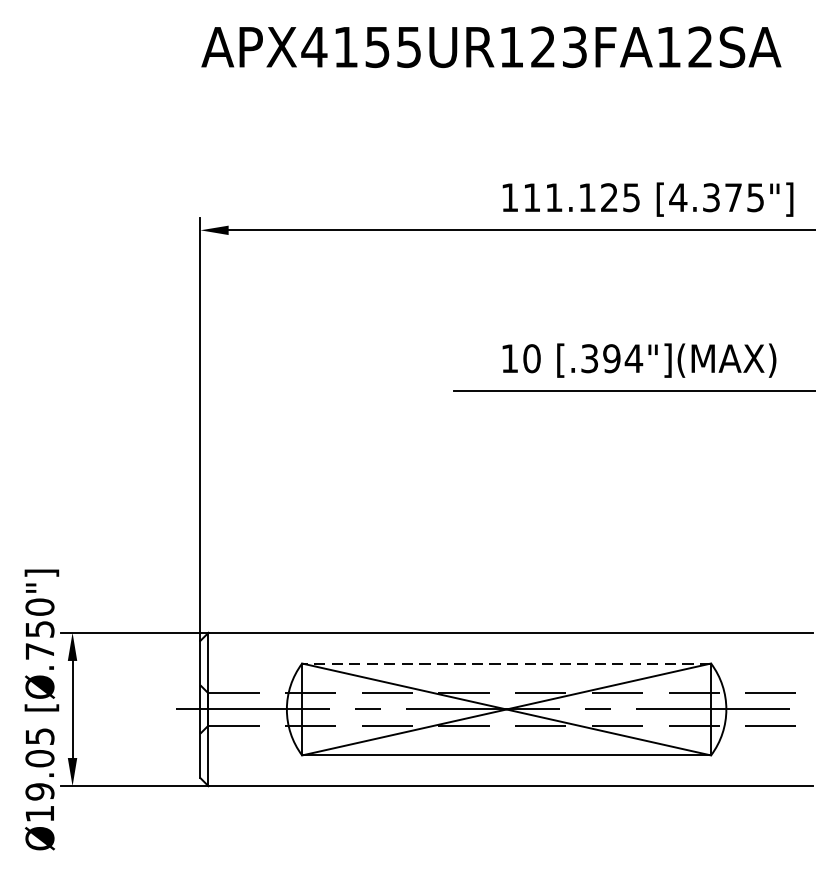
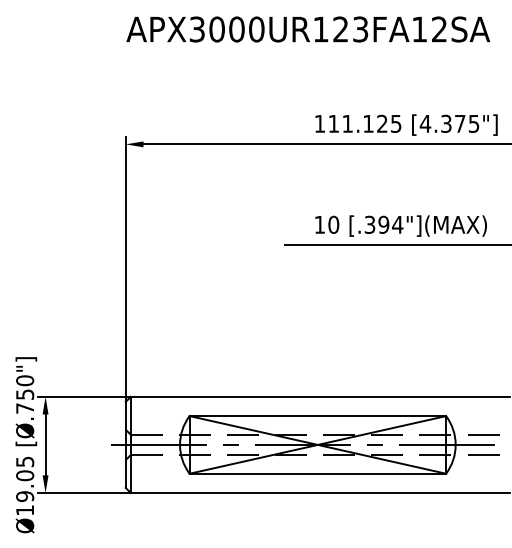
text: (360, 47) -> (226, 29), APX4155UR123FA12SA -> APX3000UR123FA12SA
line: (506, 664) -> (317, 416), dashed -> solid

